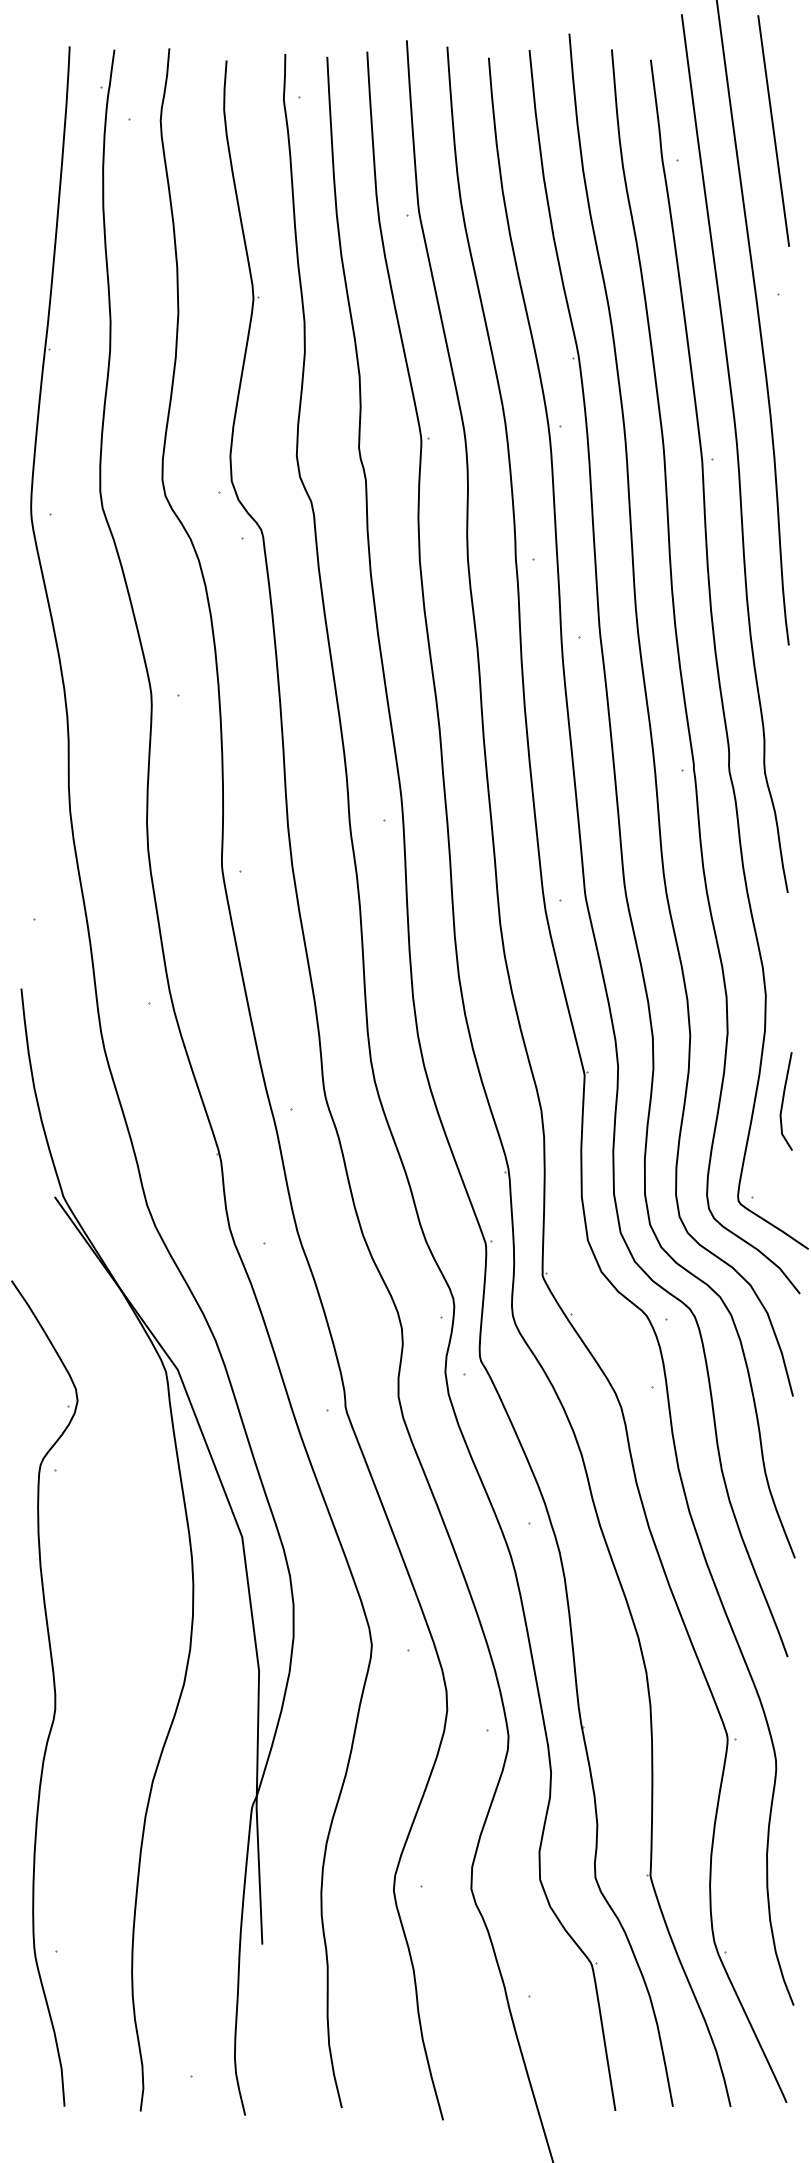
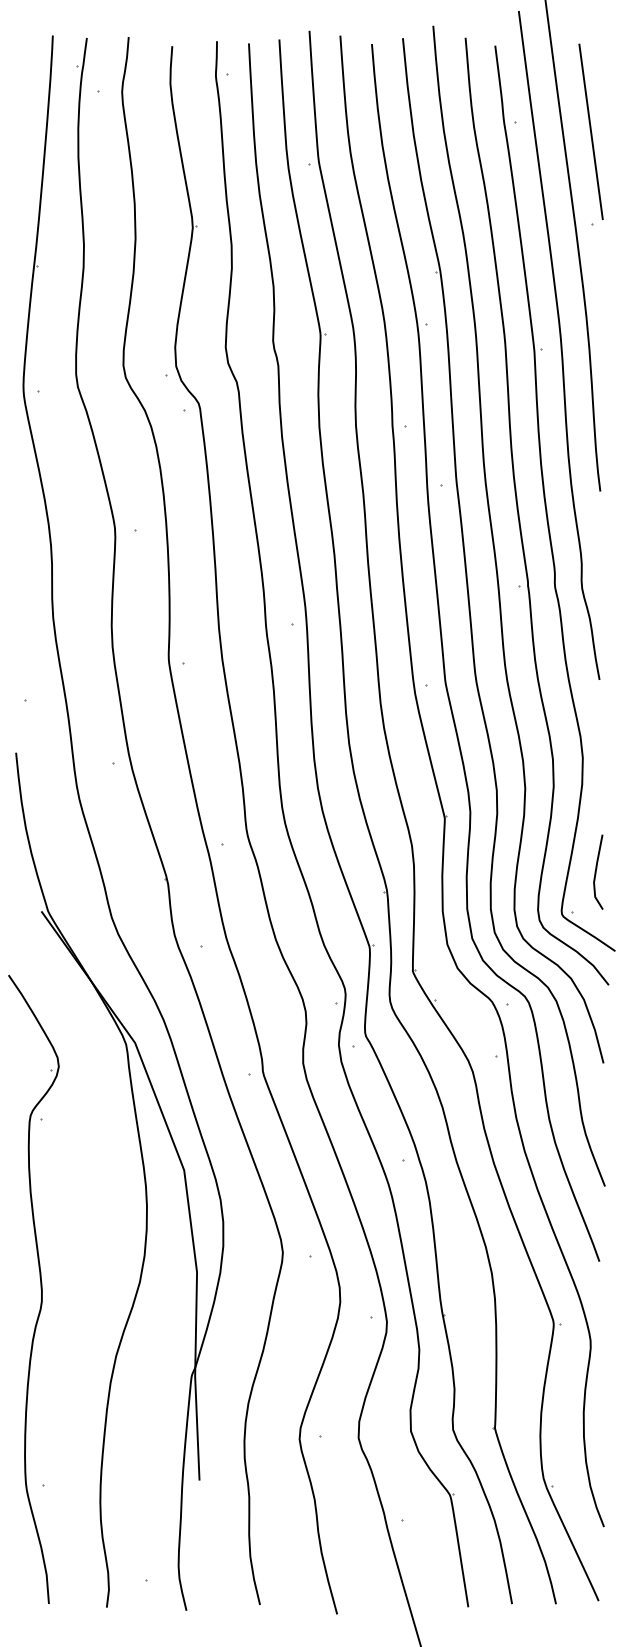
line: (773, 130) -> (590, 131), moved
line: (783, 1101) -> (596, 872), moved

